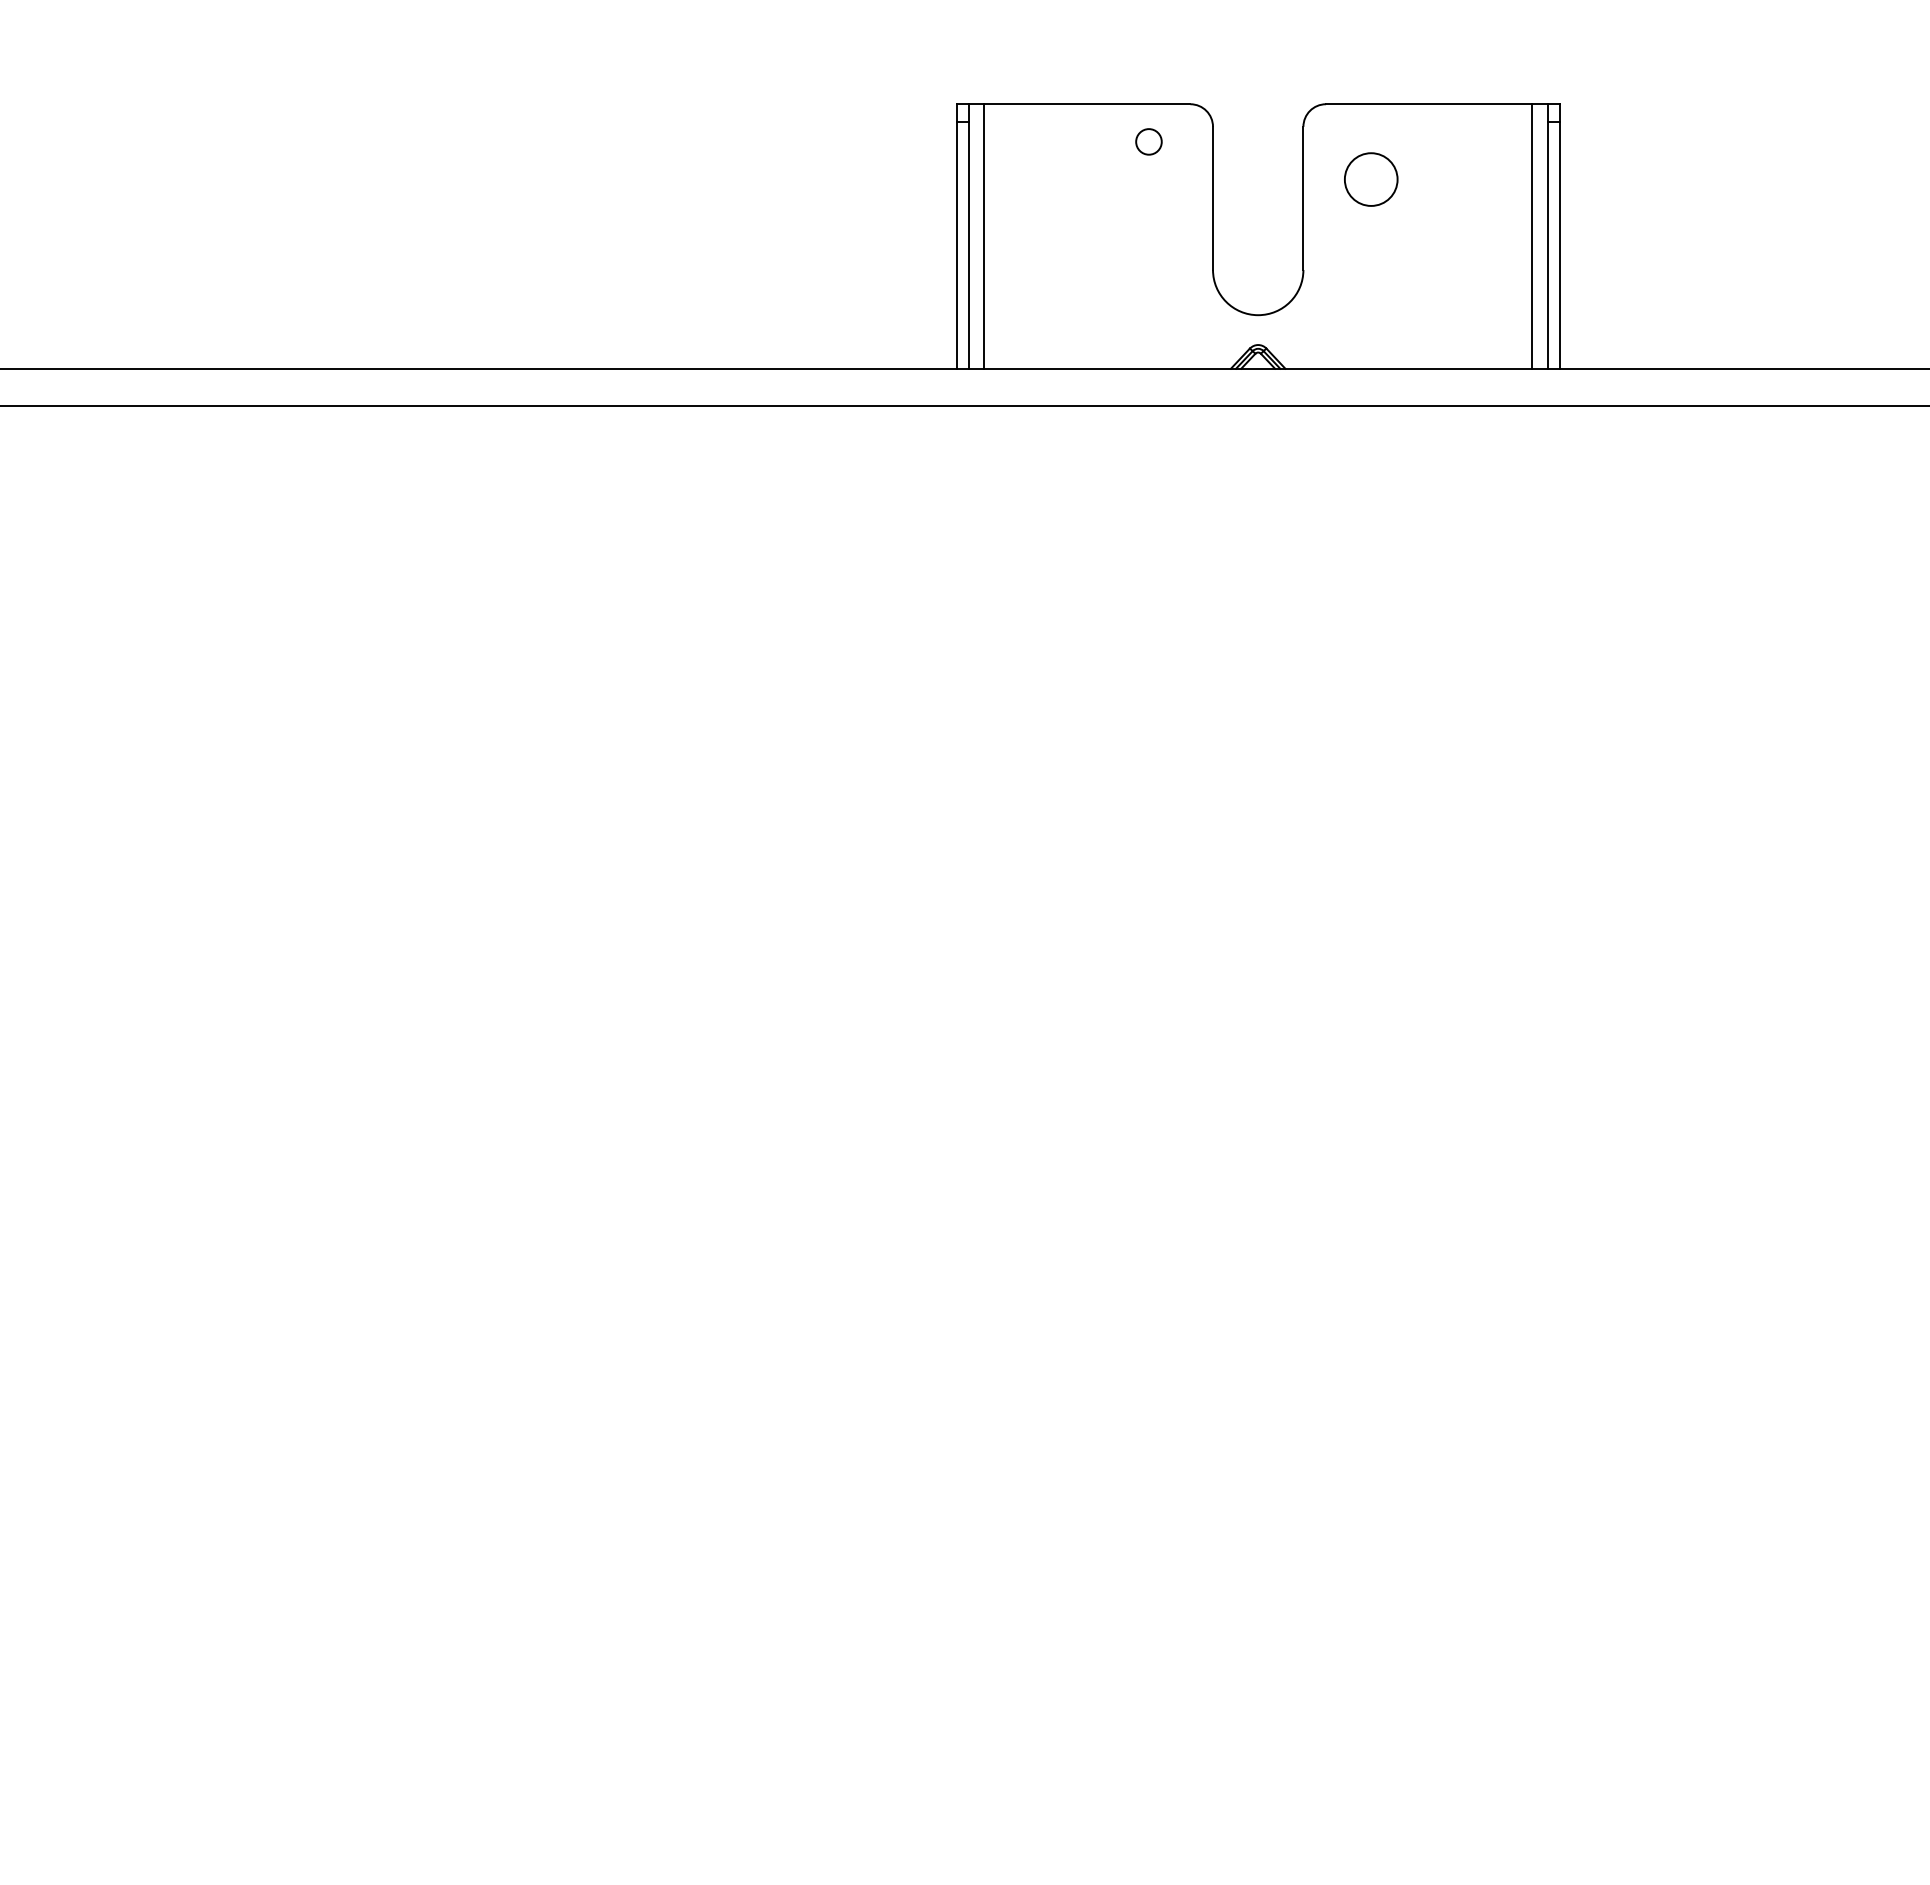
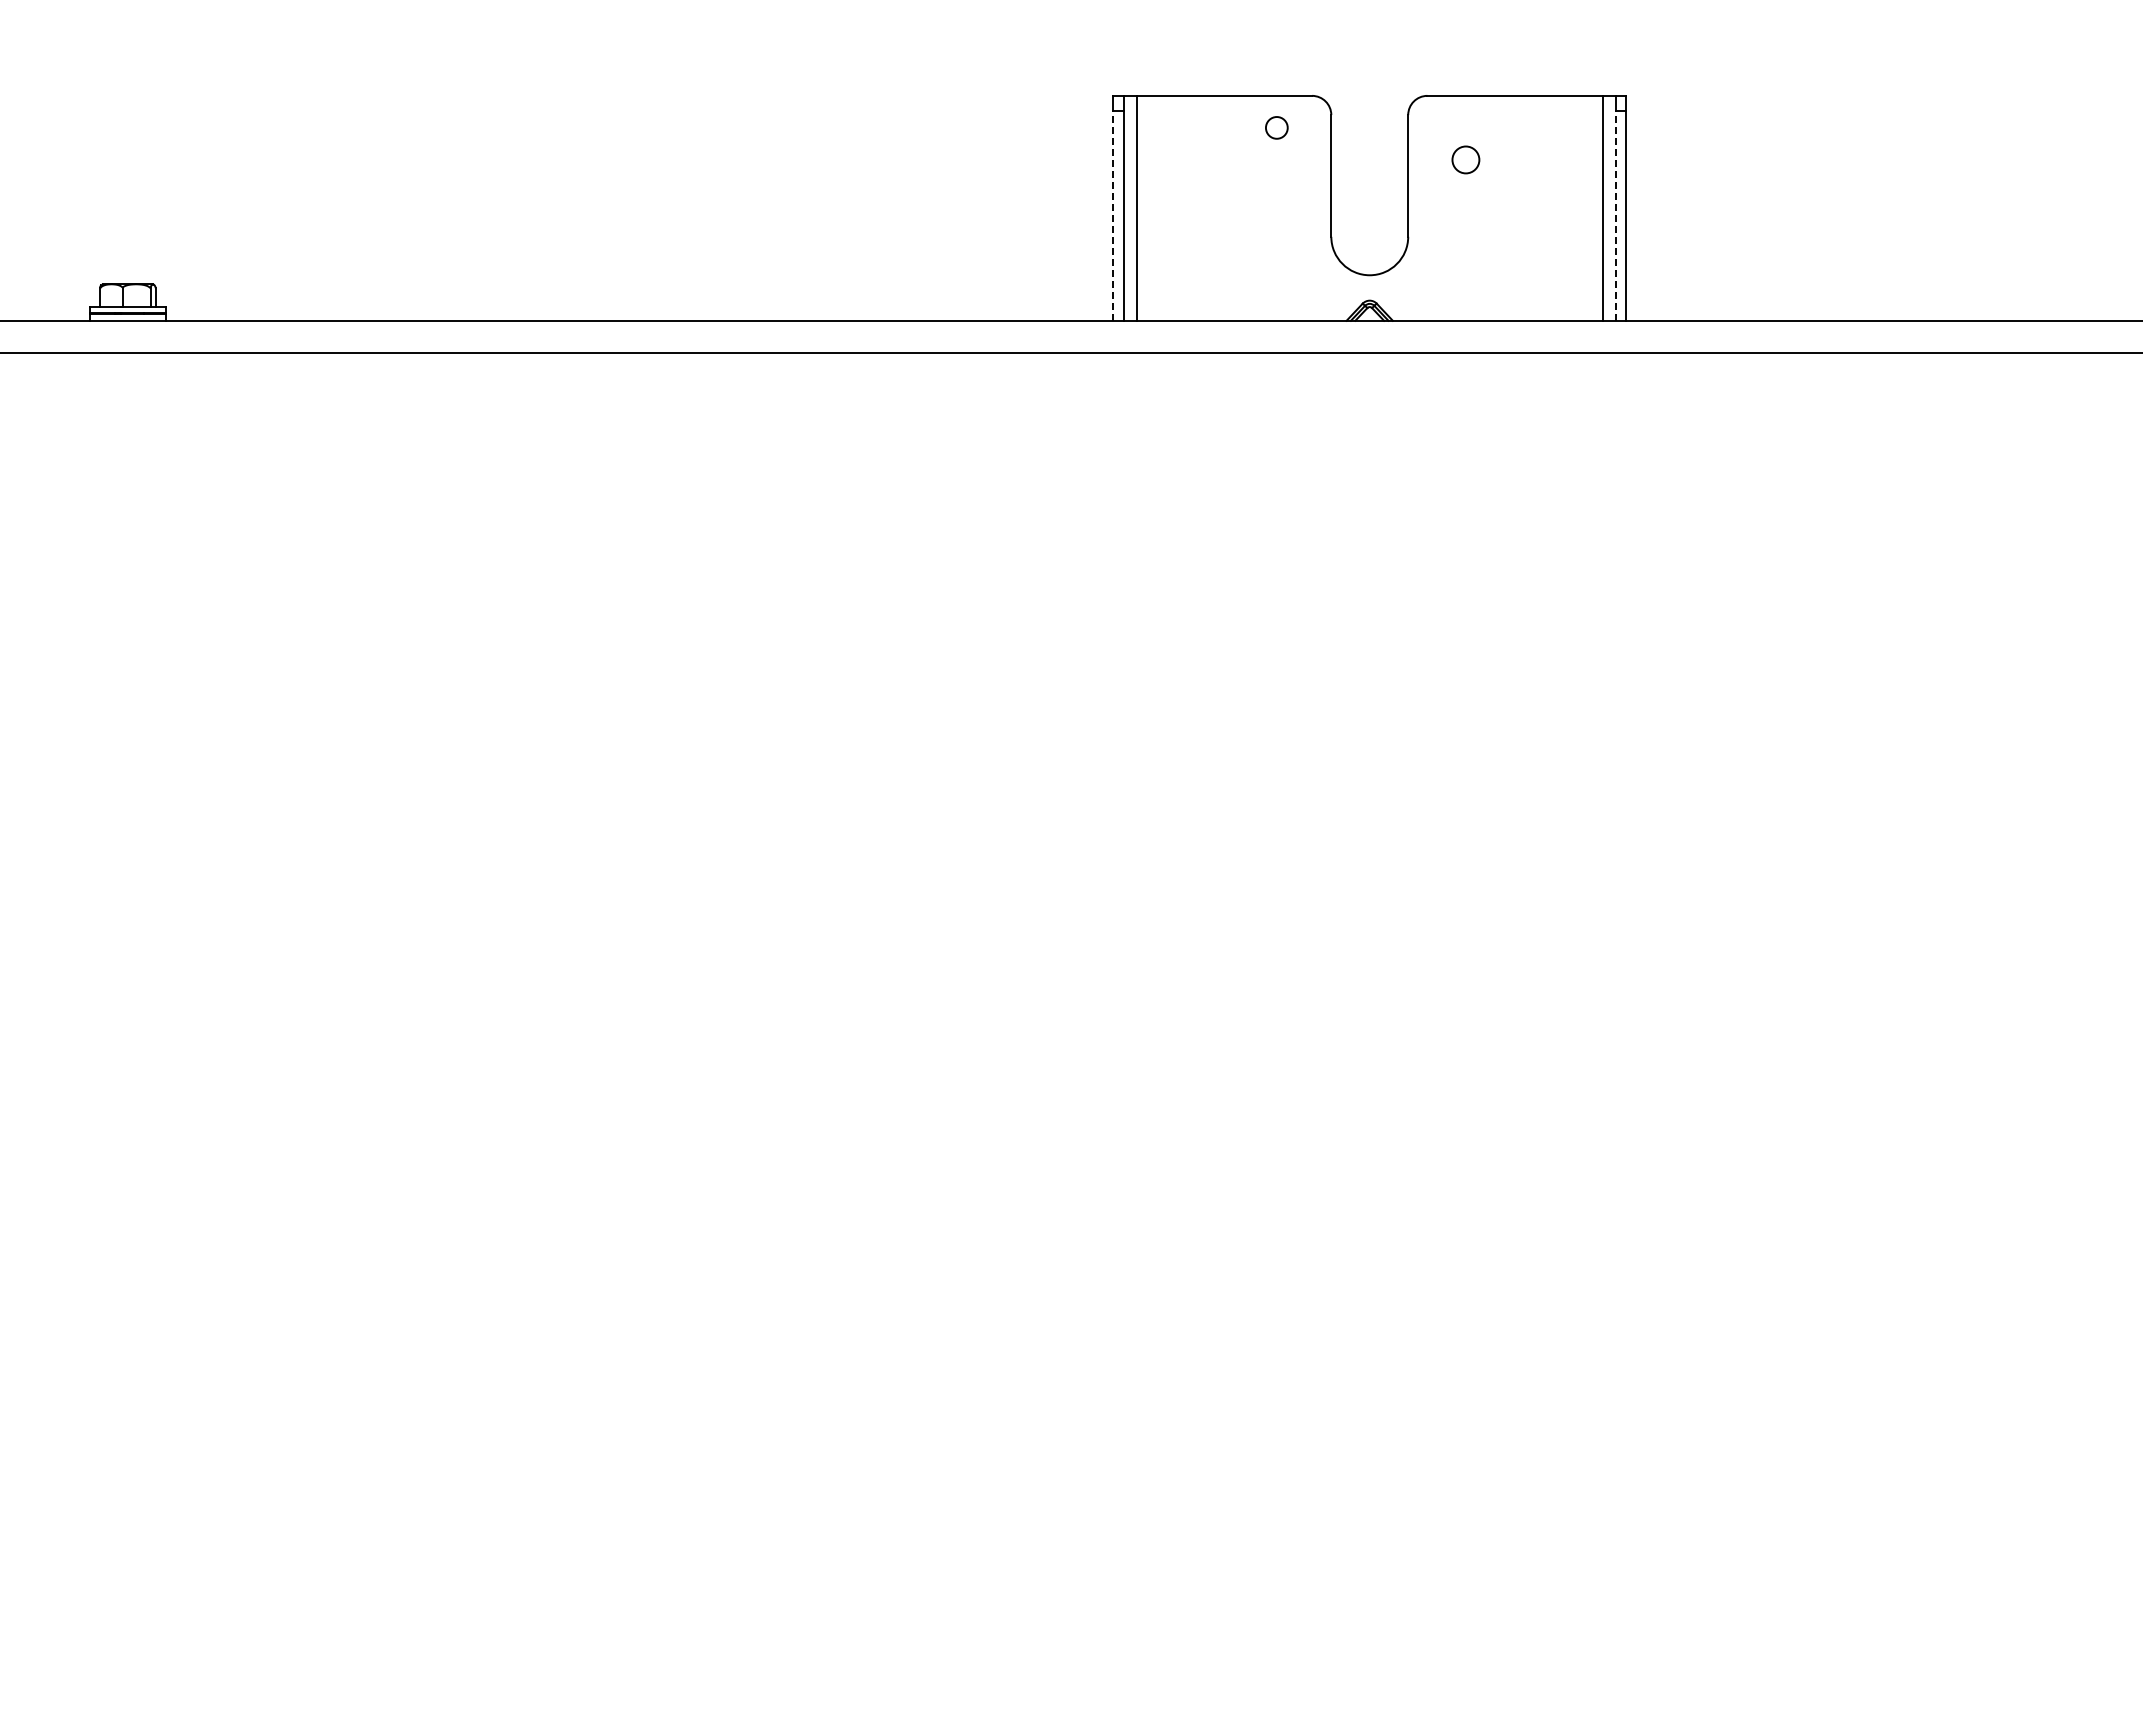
circle: (1370, 179) -> (1465, 159), size x0.6
line: (956, 244) -> (1113, 215), solid -> dashed
line: (1547, 244) -> (1615, 215), solid -> dashed

